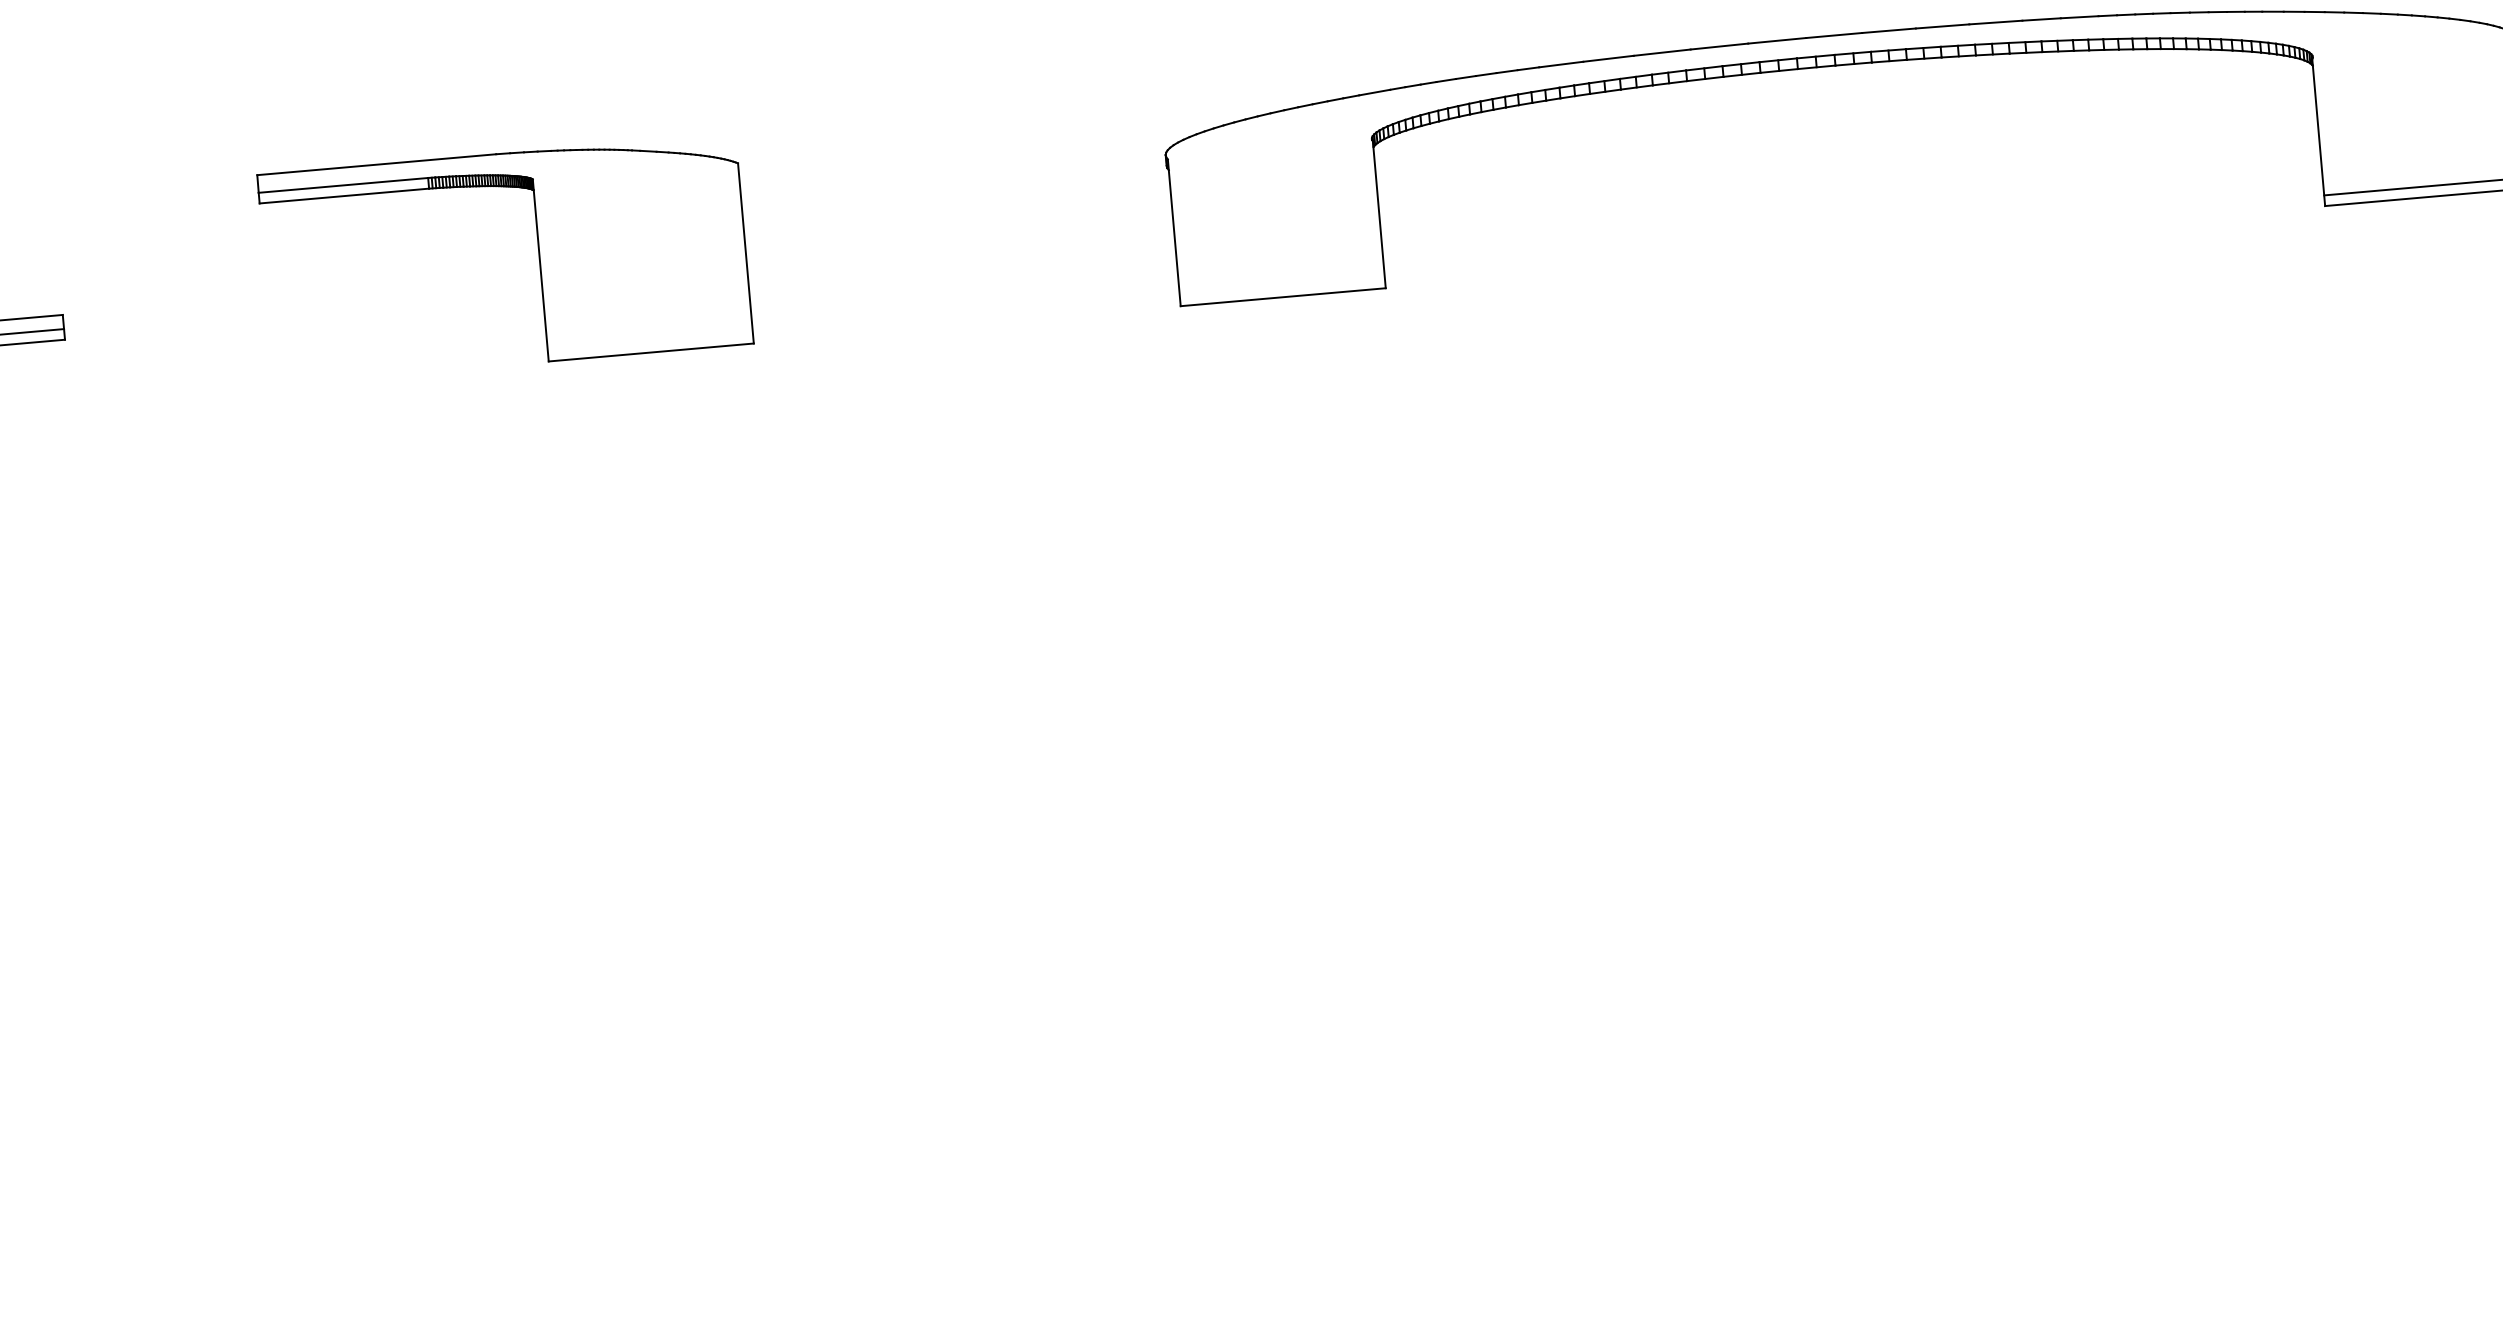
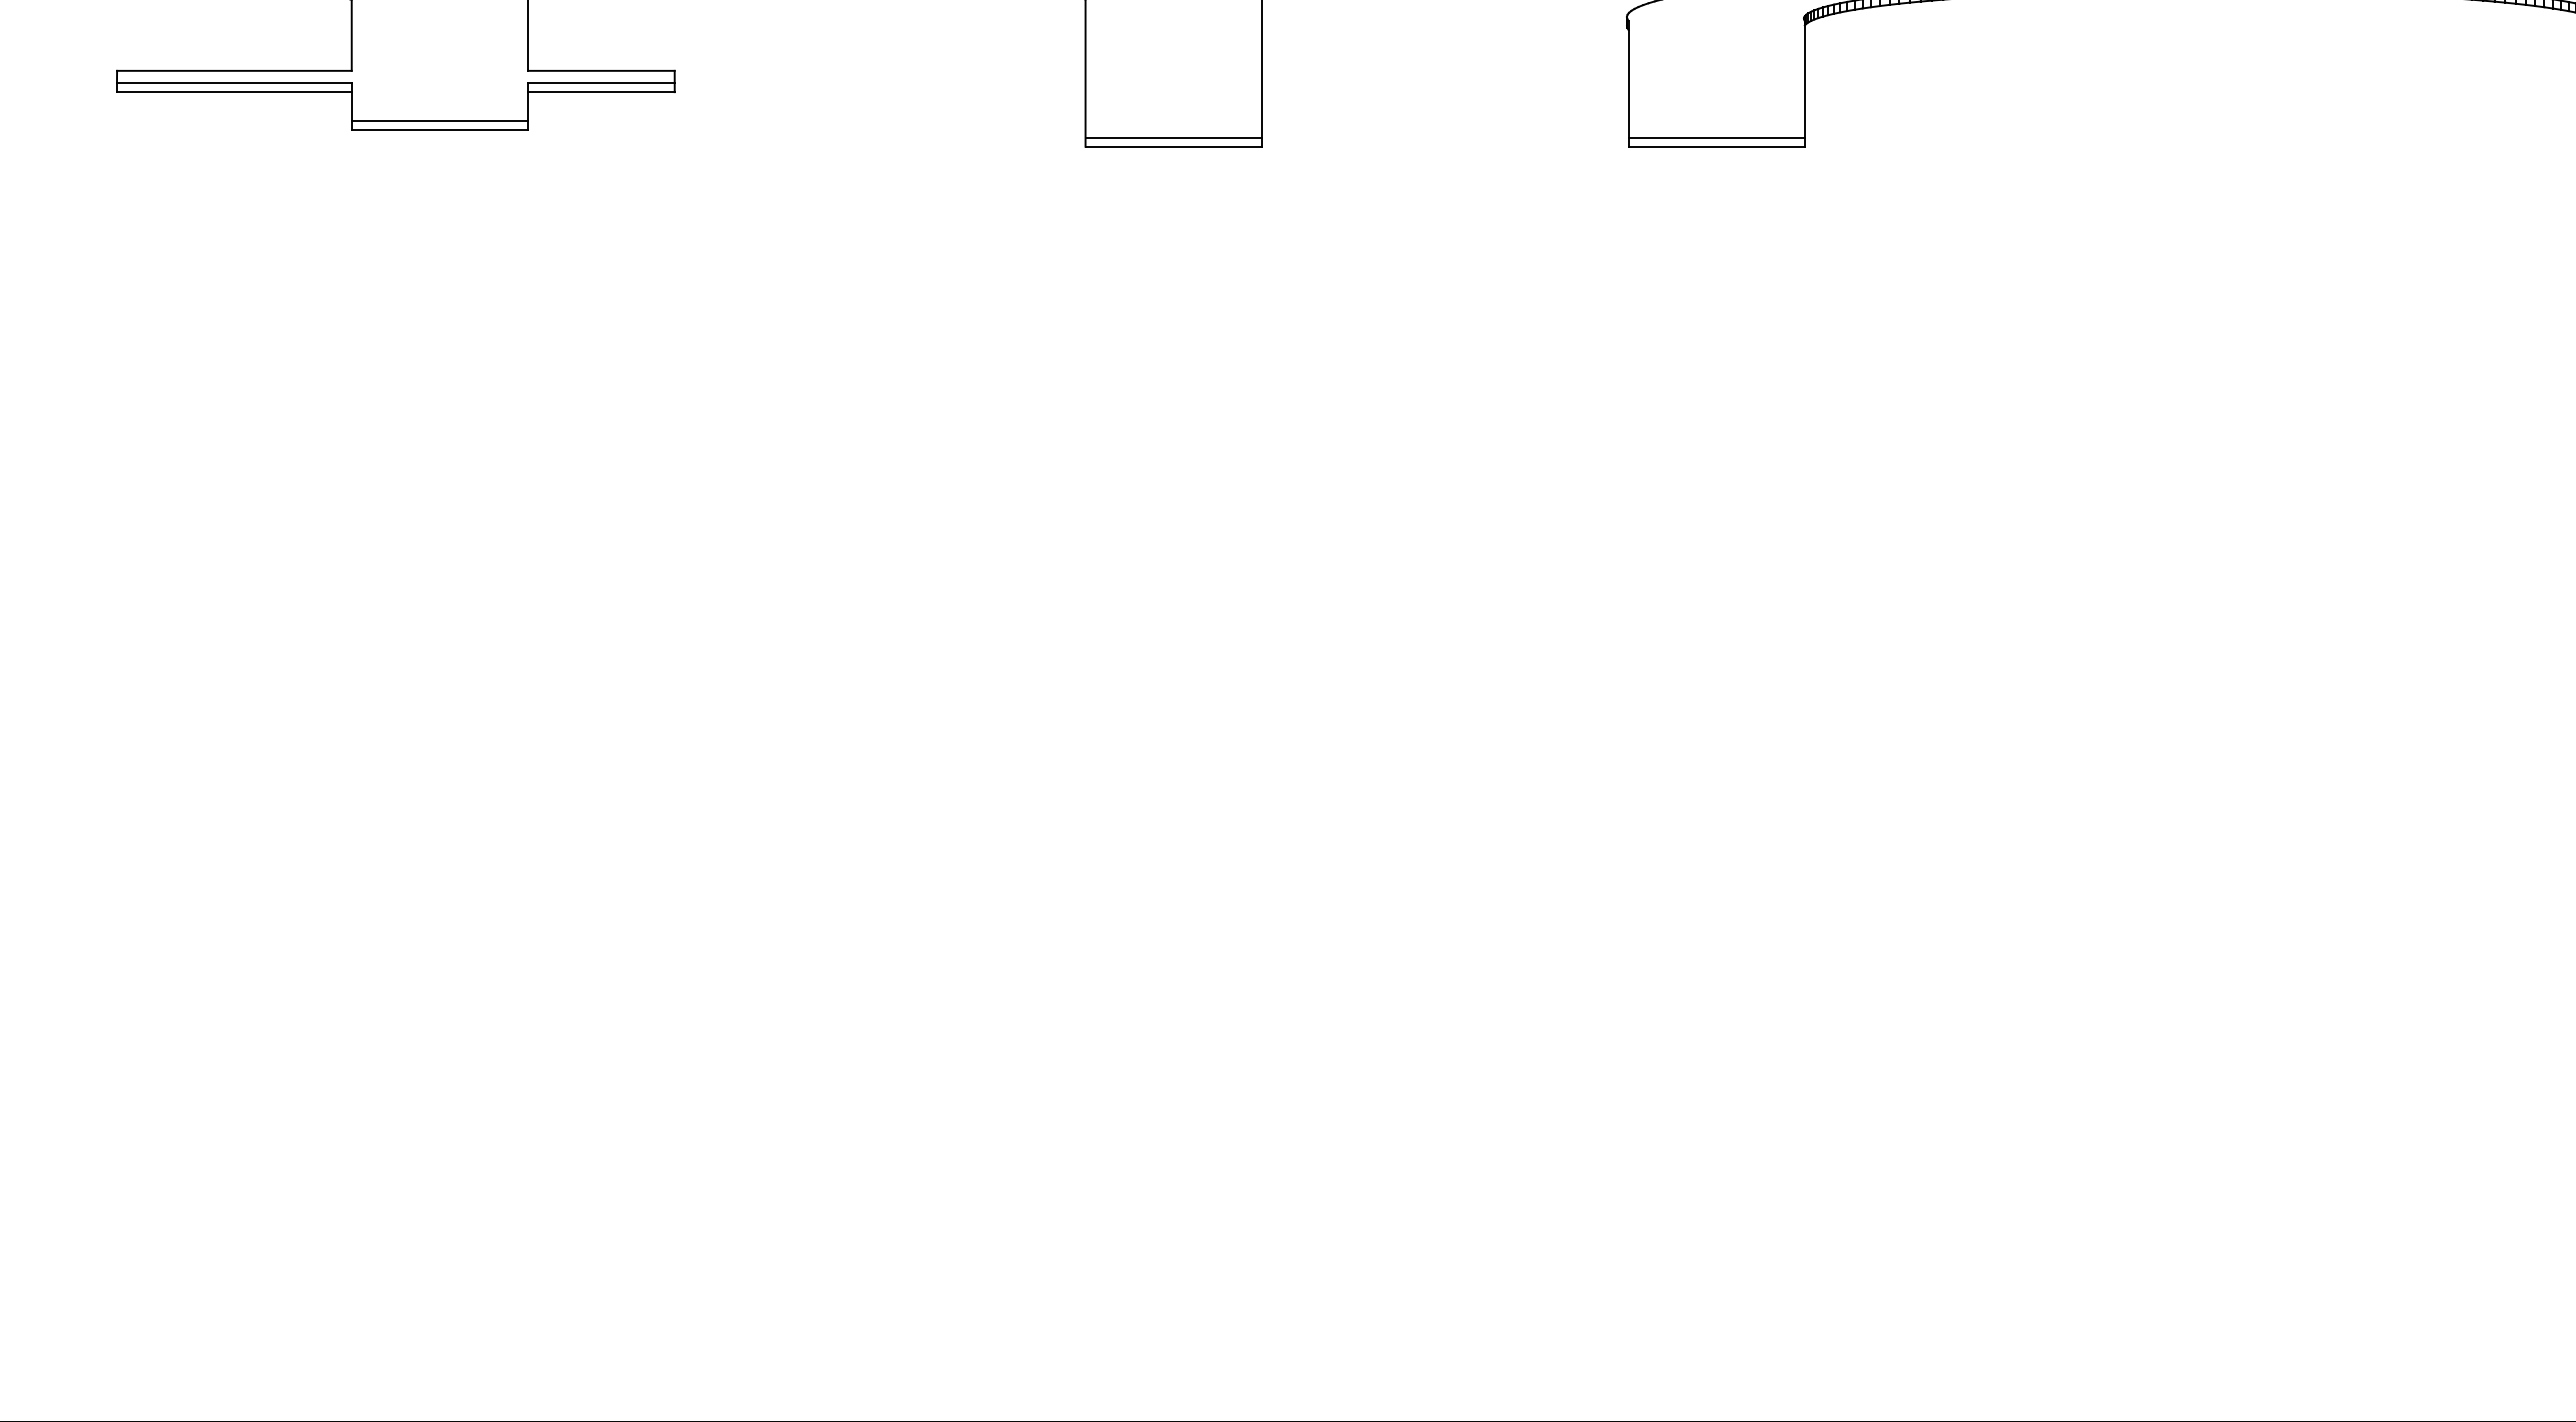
line: (1282, 286) -> (1716, 137), added
line: (650, 341) -> (1173, 137), added

